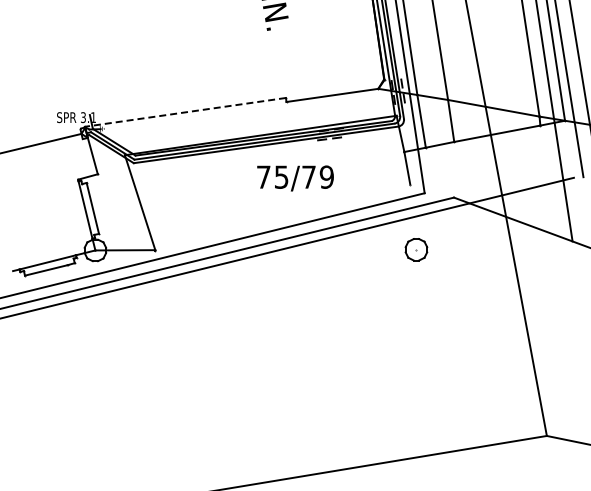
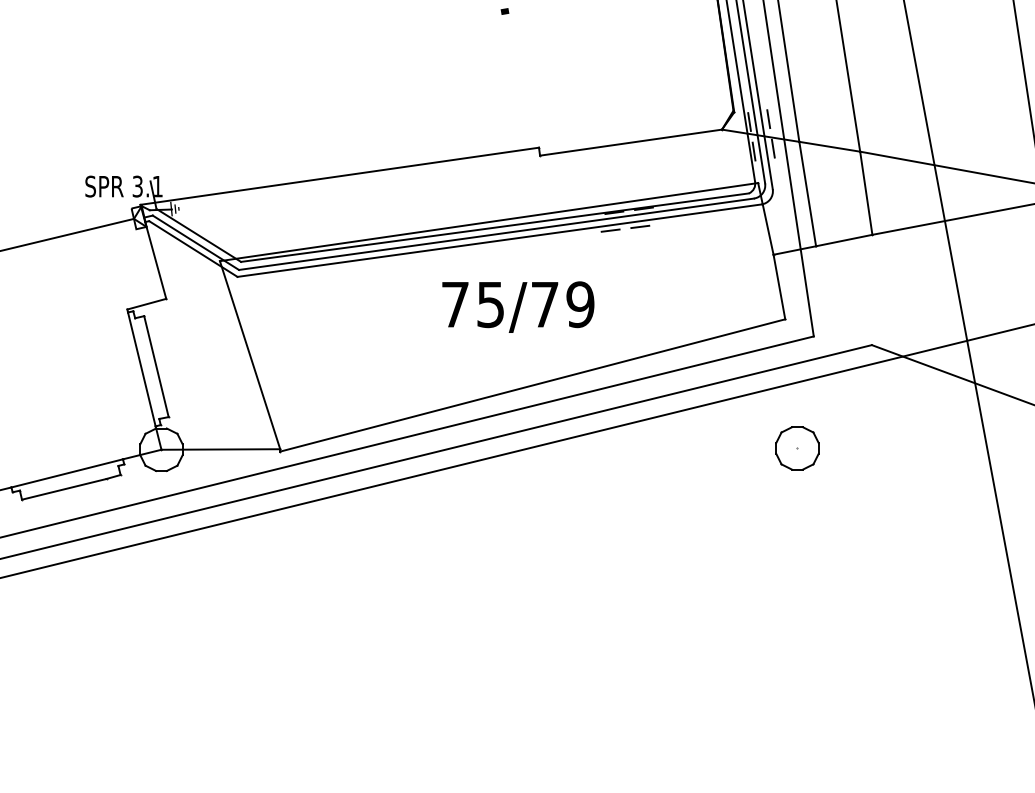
line: (185, 112) -> (339, 176), dashed -> solid
text: (295, 178) -> (518, 307), moved
line: (282, 217) -> (532, 384), added

